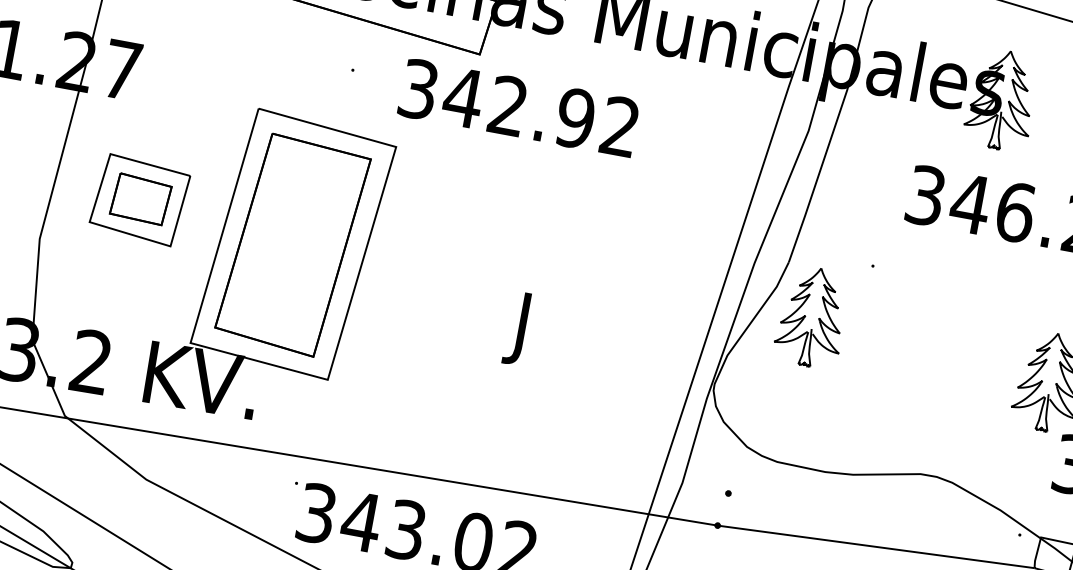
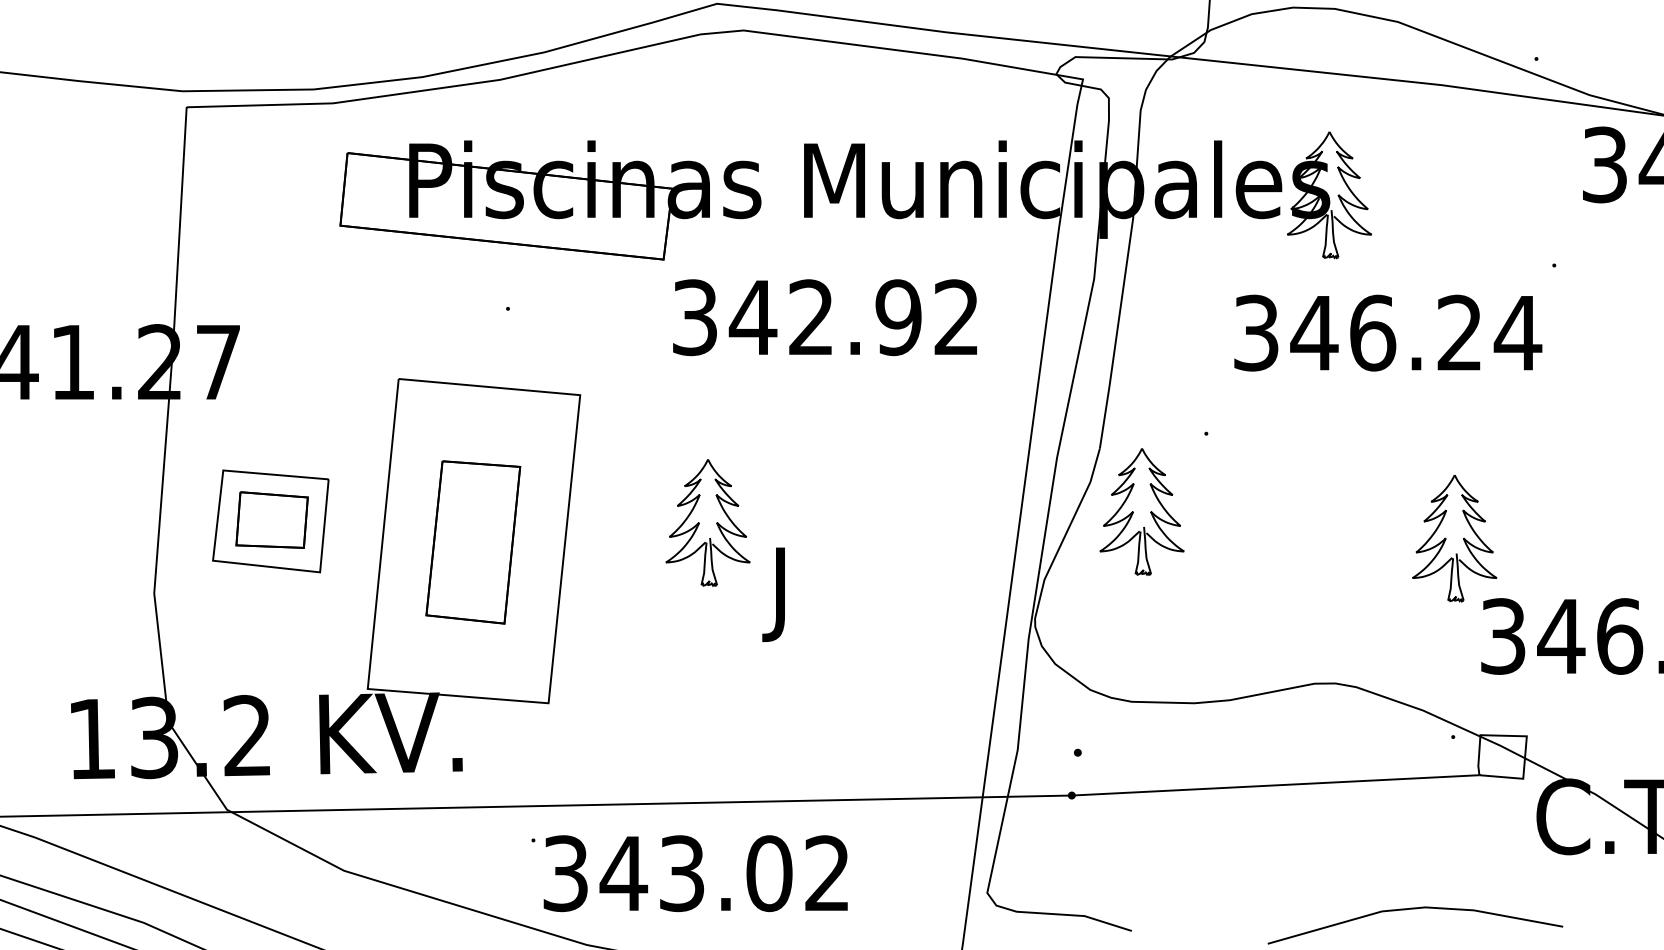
text: (518, 107) -> (824, 317), moved
part: (292, 245) -> (473, 542), size x0.6
part: (476, 263) -> (707, 522), added

